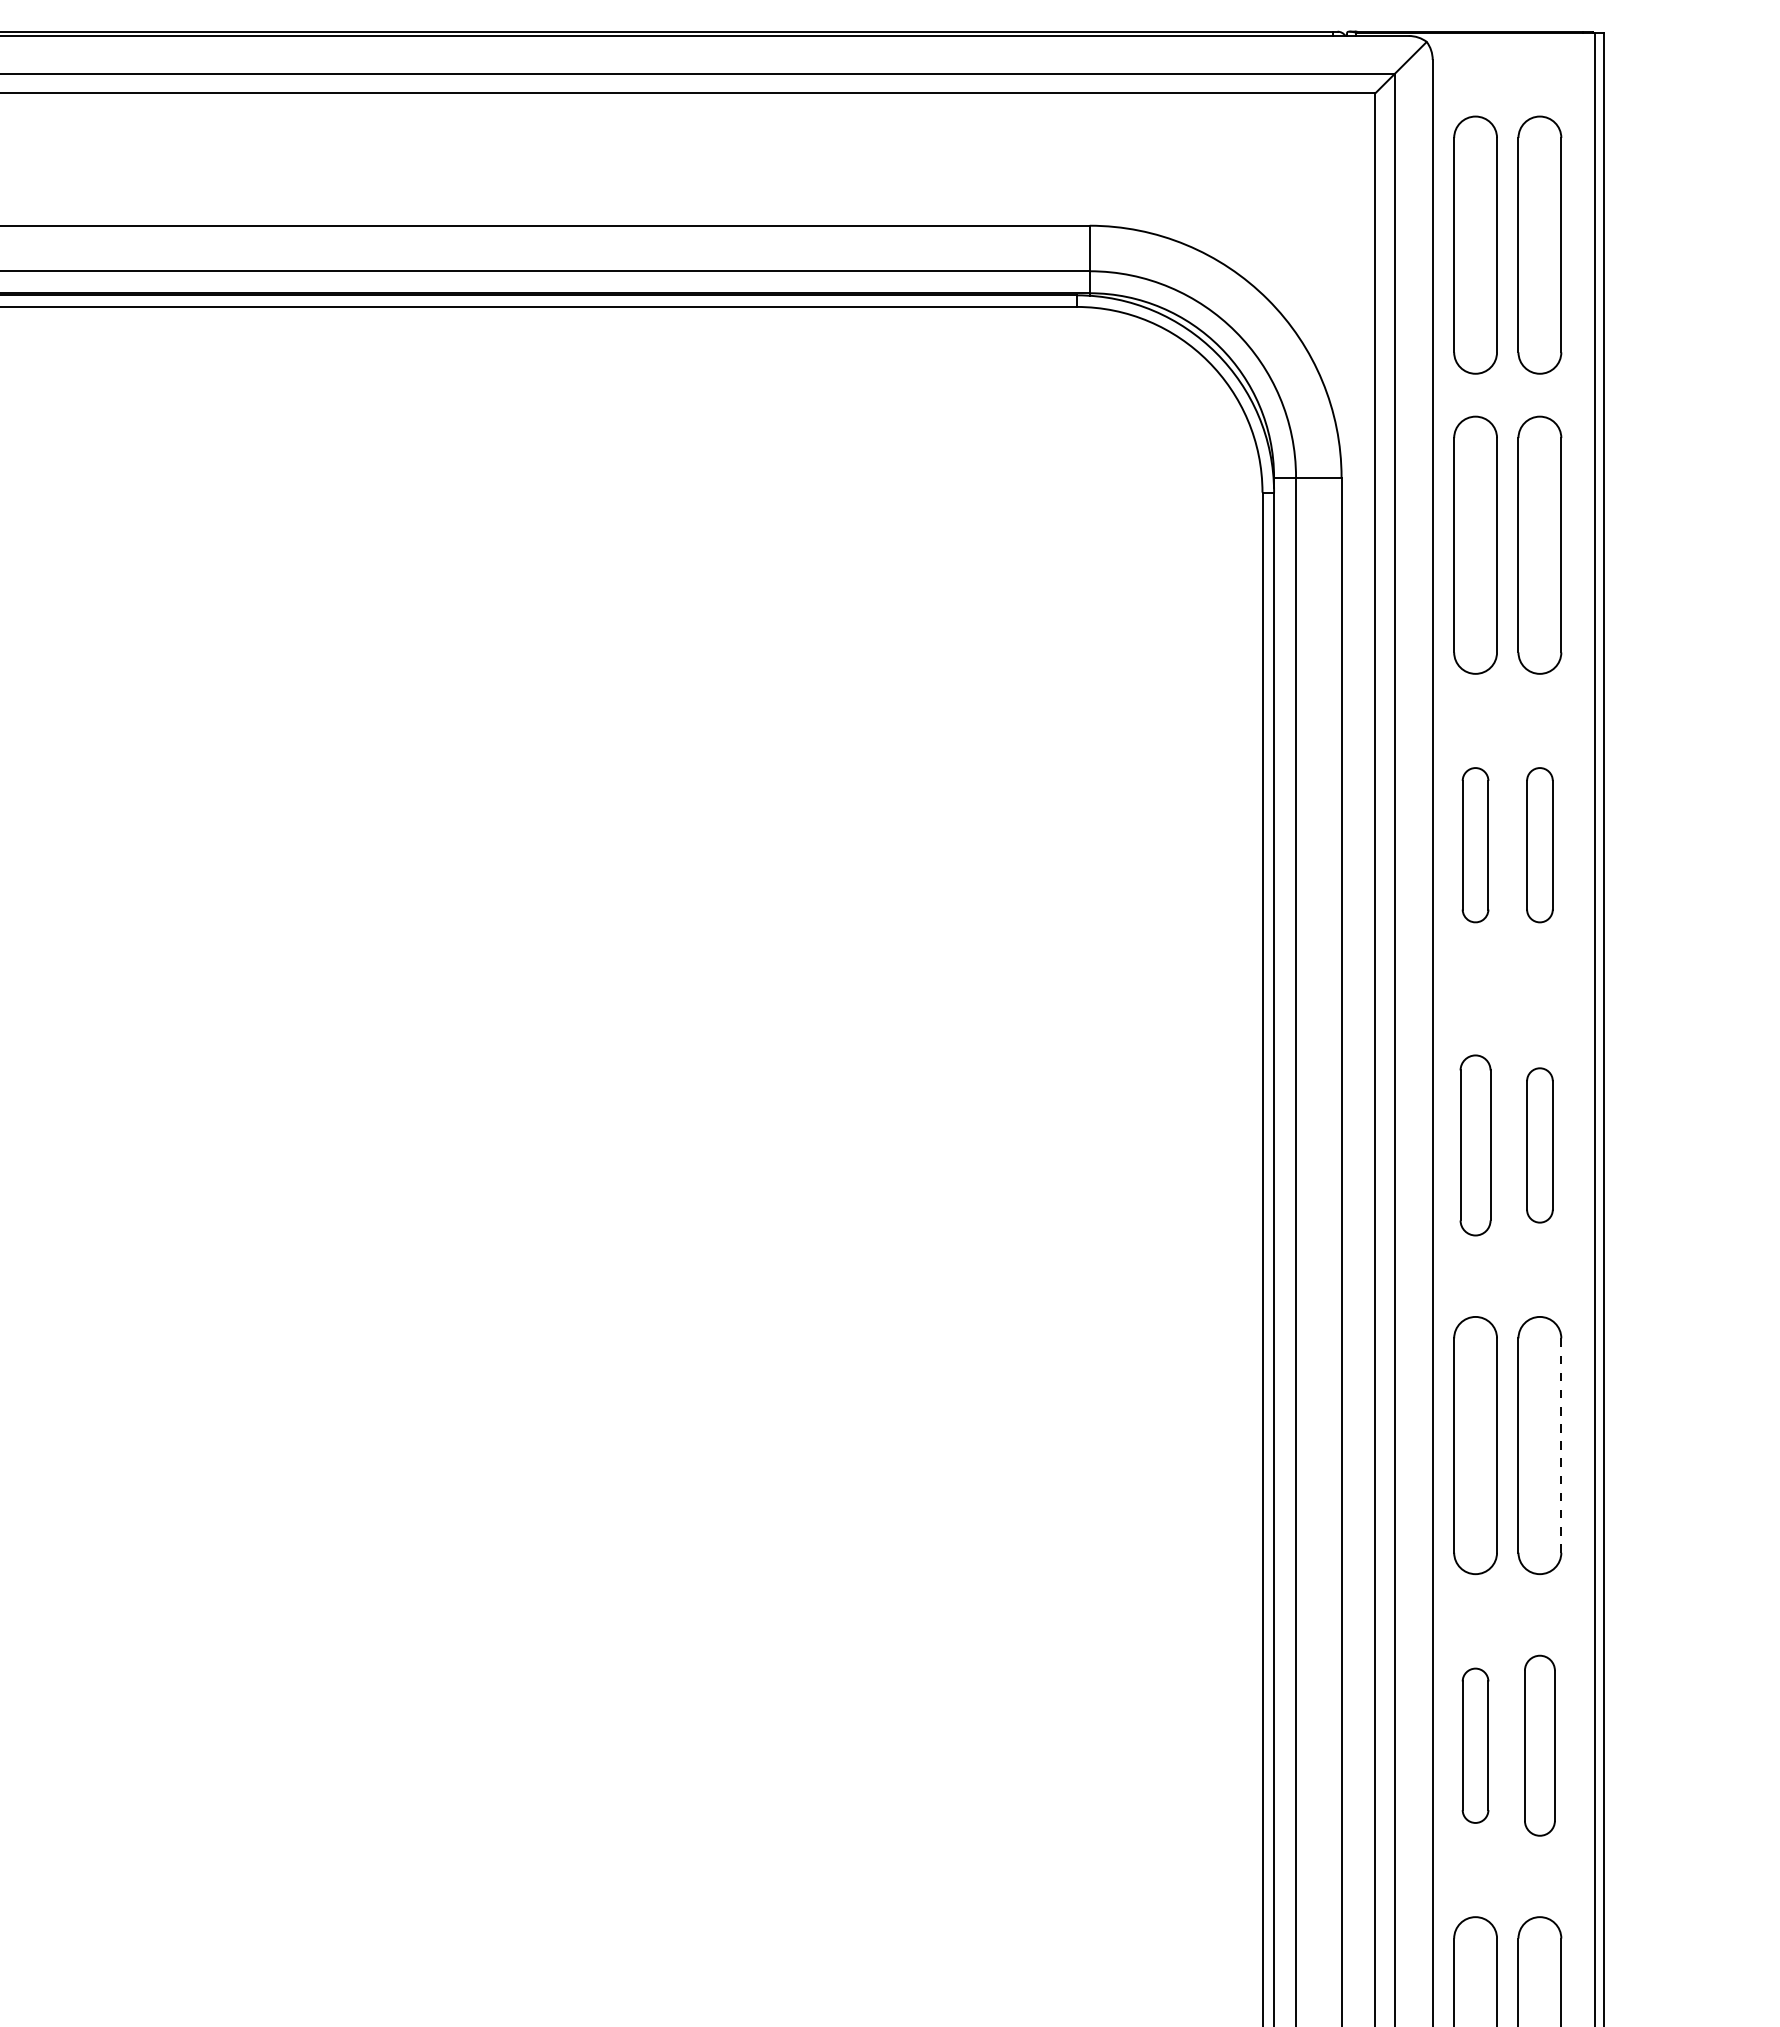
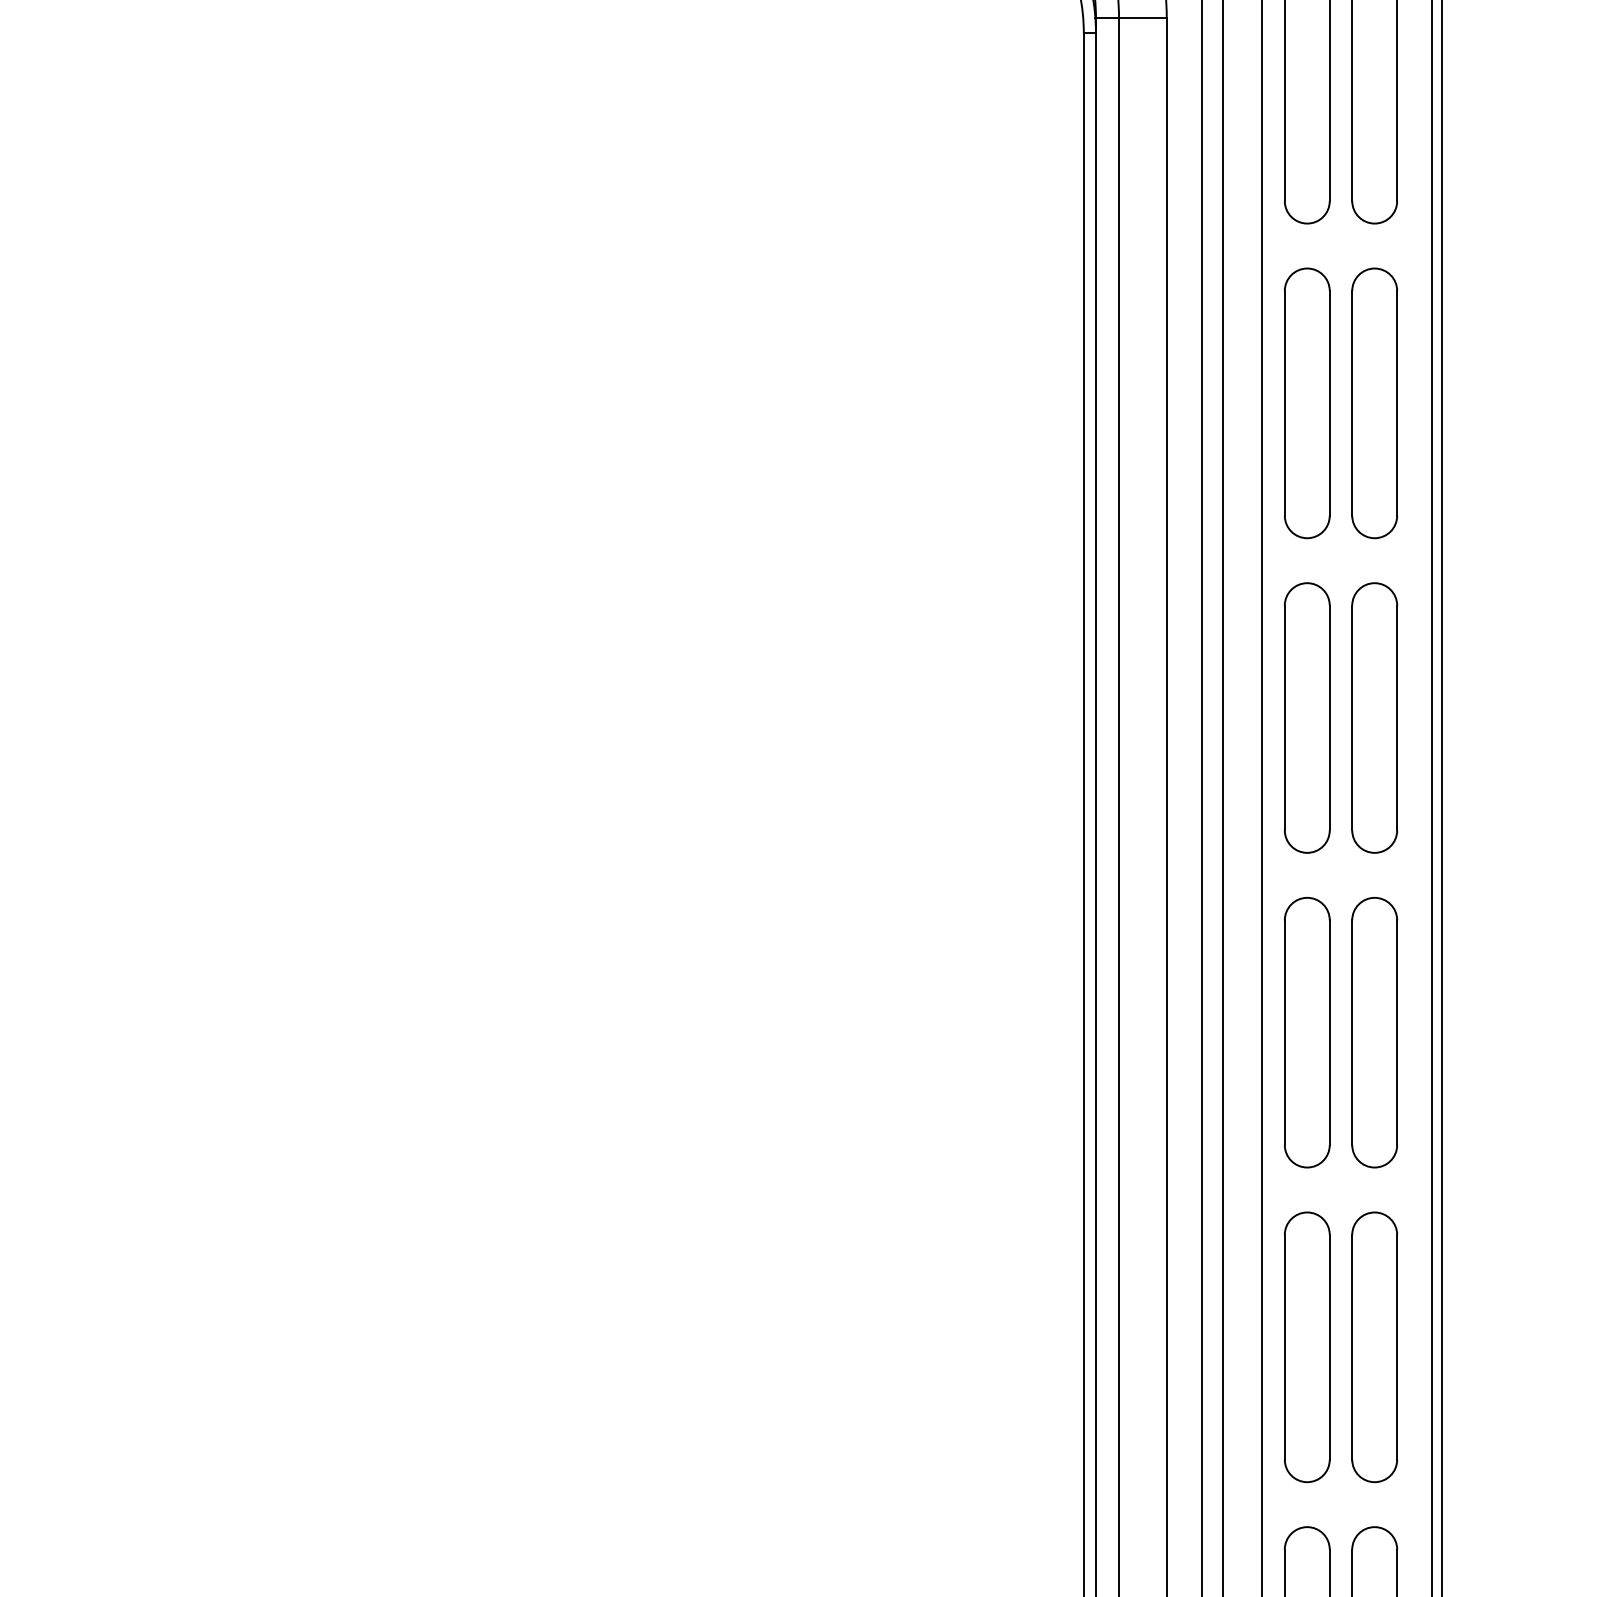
part: (1475, 844) -> (1307, 402), size x1.67
part: (1539, 844) -> (1374, 402), size x1.67
part: (1475, 1145) -> (1307, 718), size x1.43
part: (1539, 1145) -> (1374, 718), size x1.67
line: (1561, 1446) -> (1397, 1033), dashed -> solid
part: (1475, 1745) -> (1307, 1347), size x1.67
part: (1539, 1745) -> (1374, 1347), size x1.43

